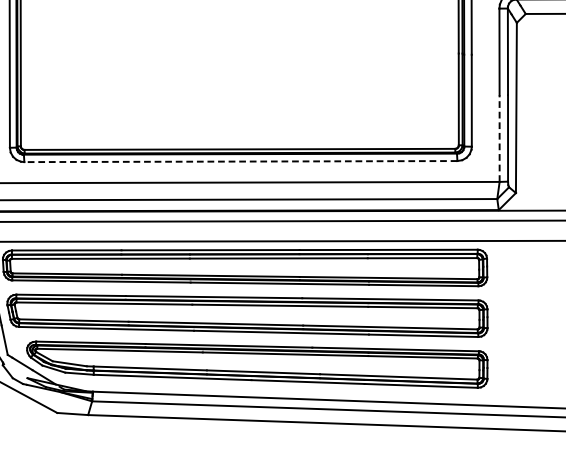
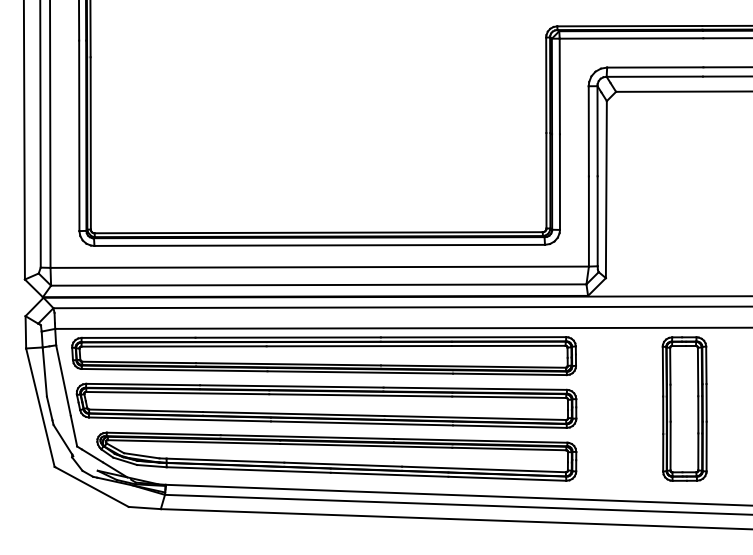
line: (499, 138) -> (588, 221), dashed -> solid
line: (240, 161) -> (319, 245), dashed -> solid

